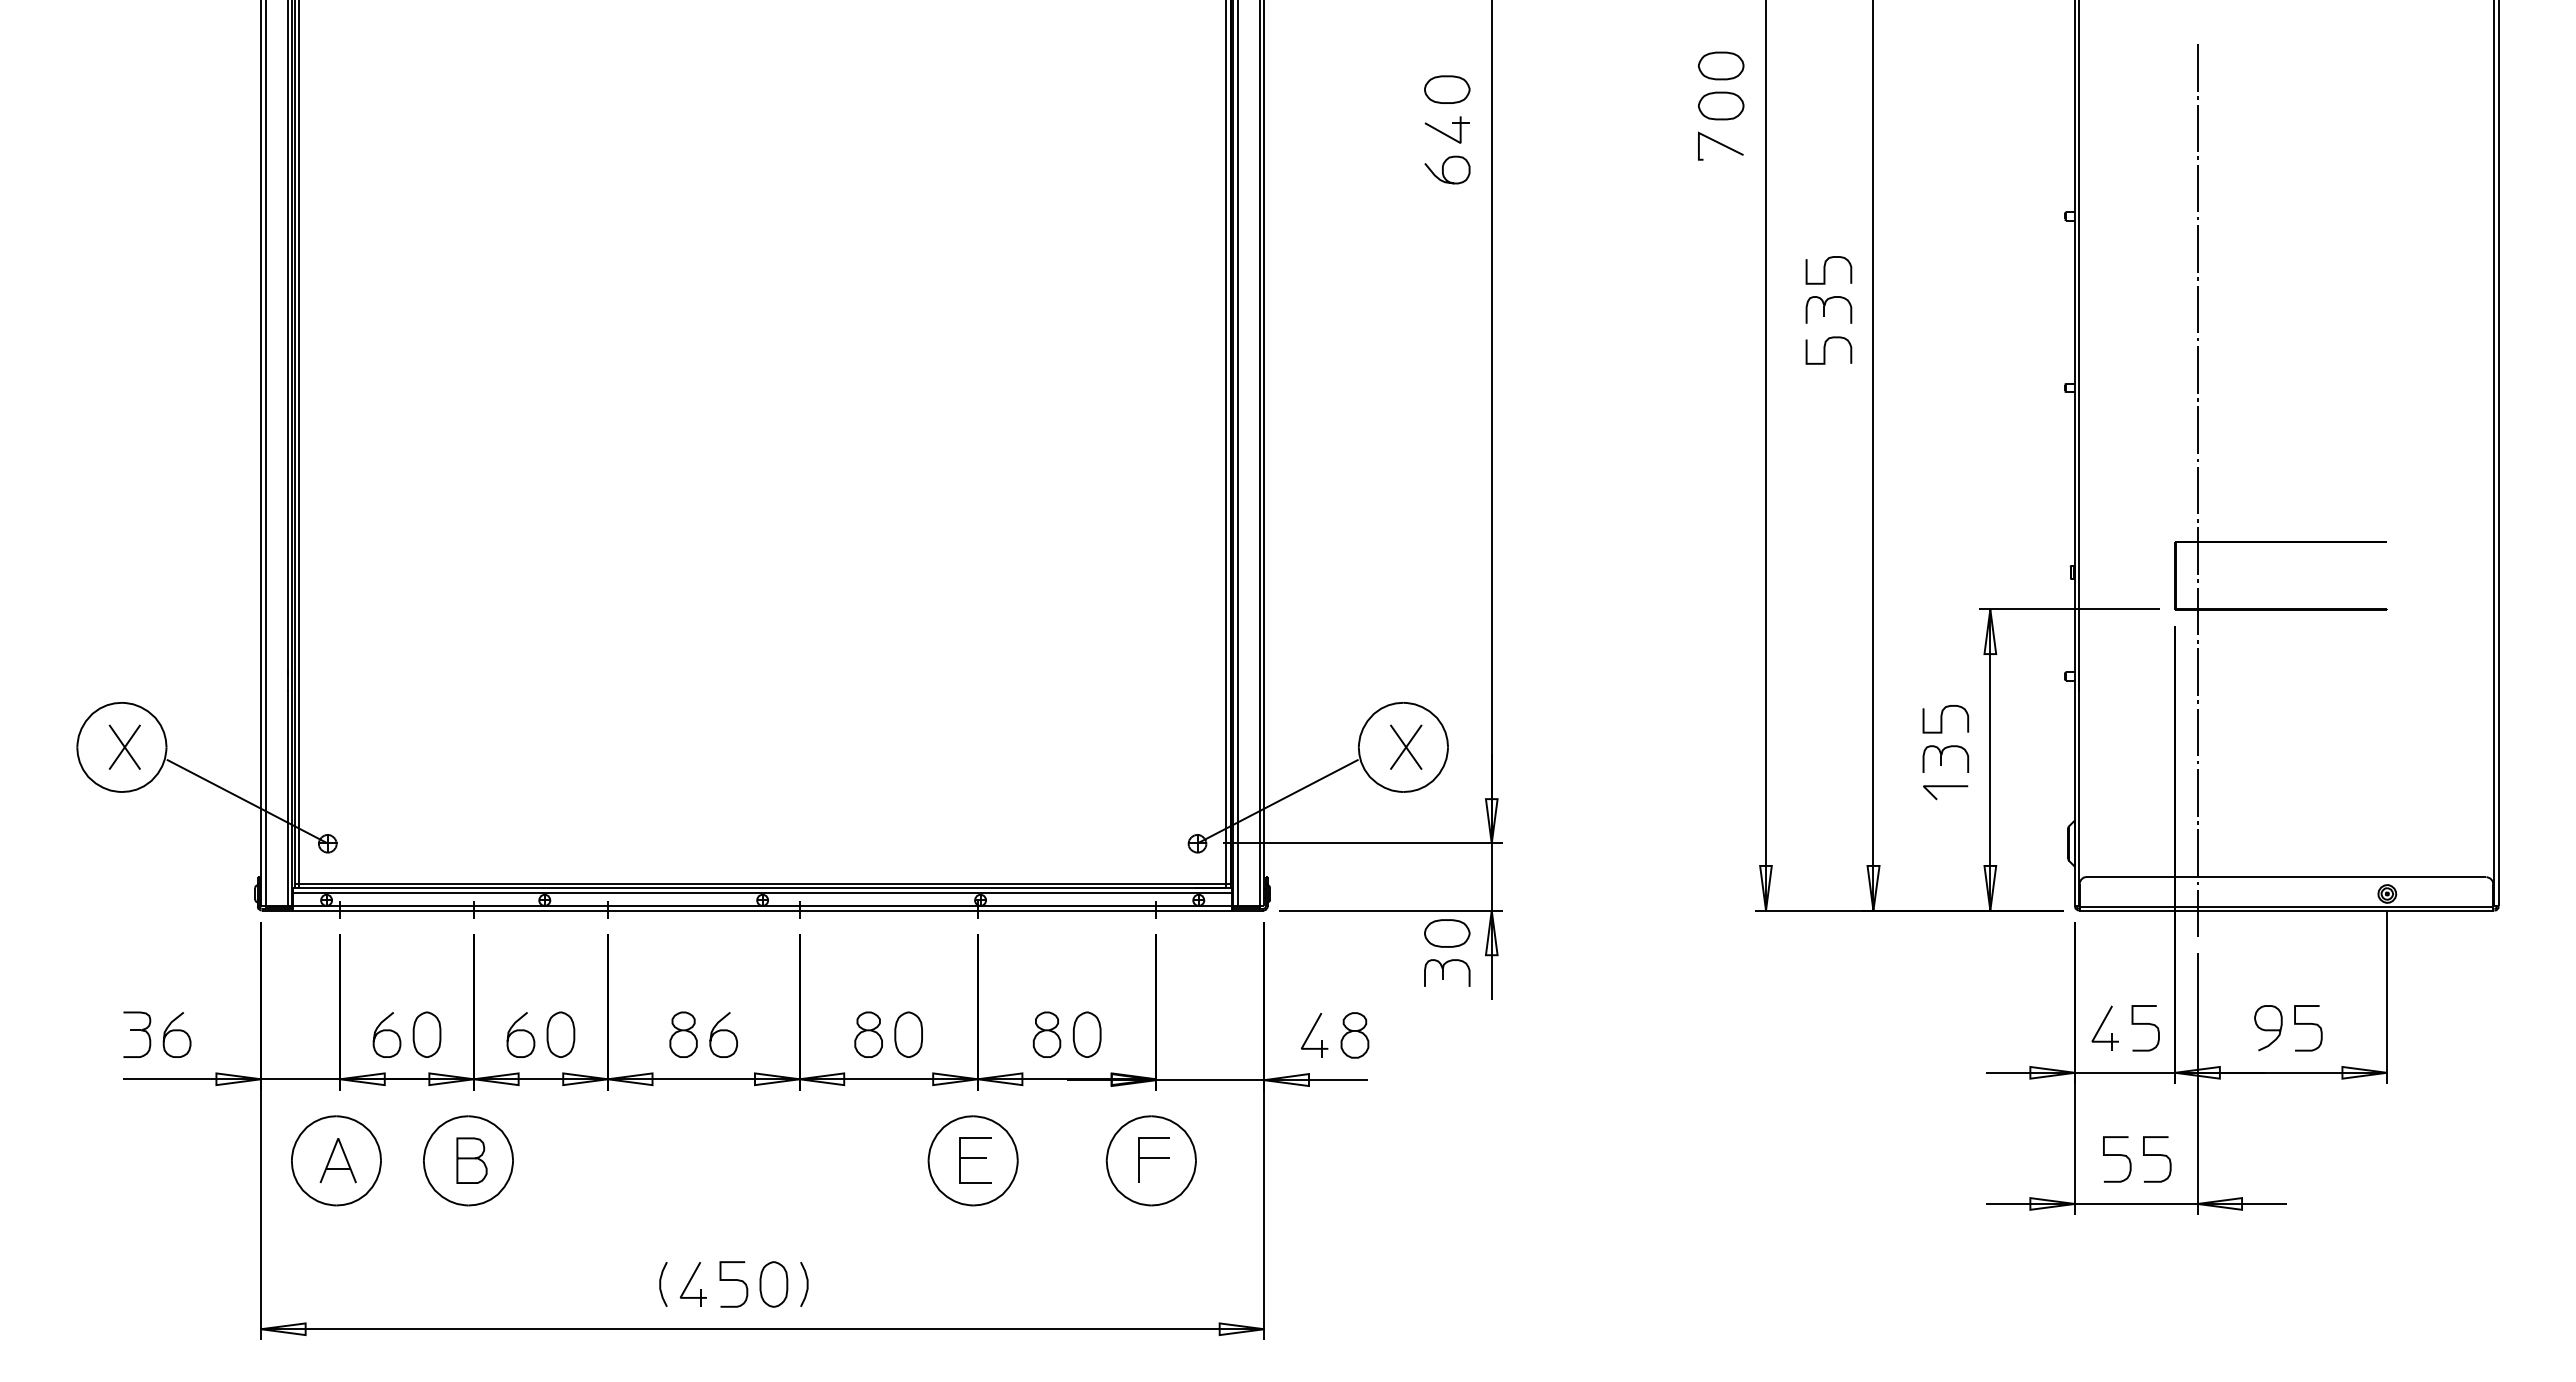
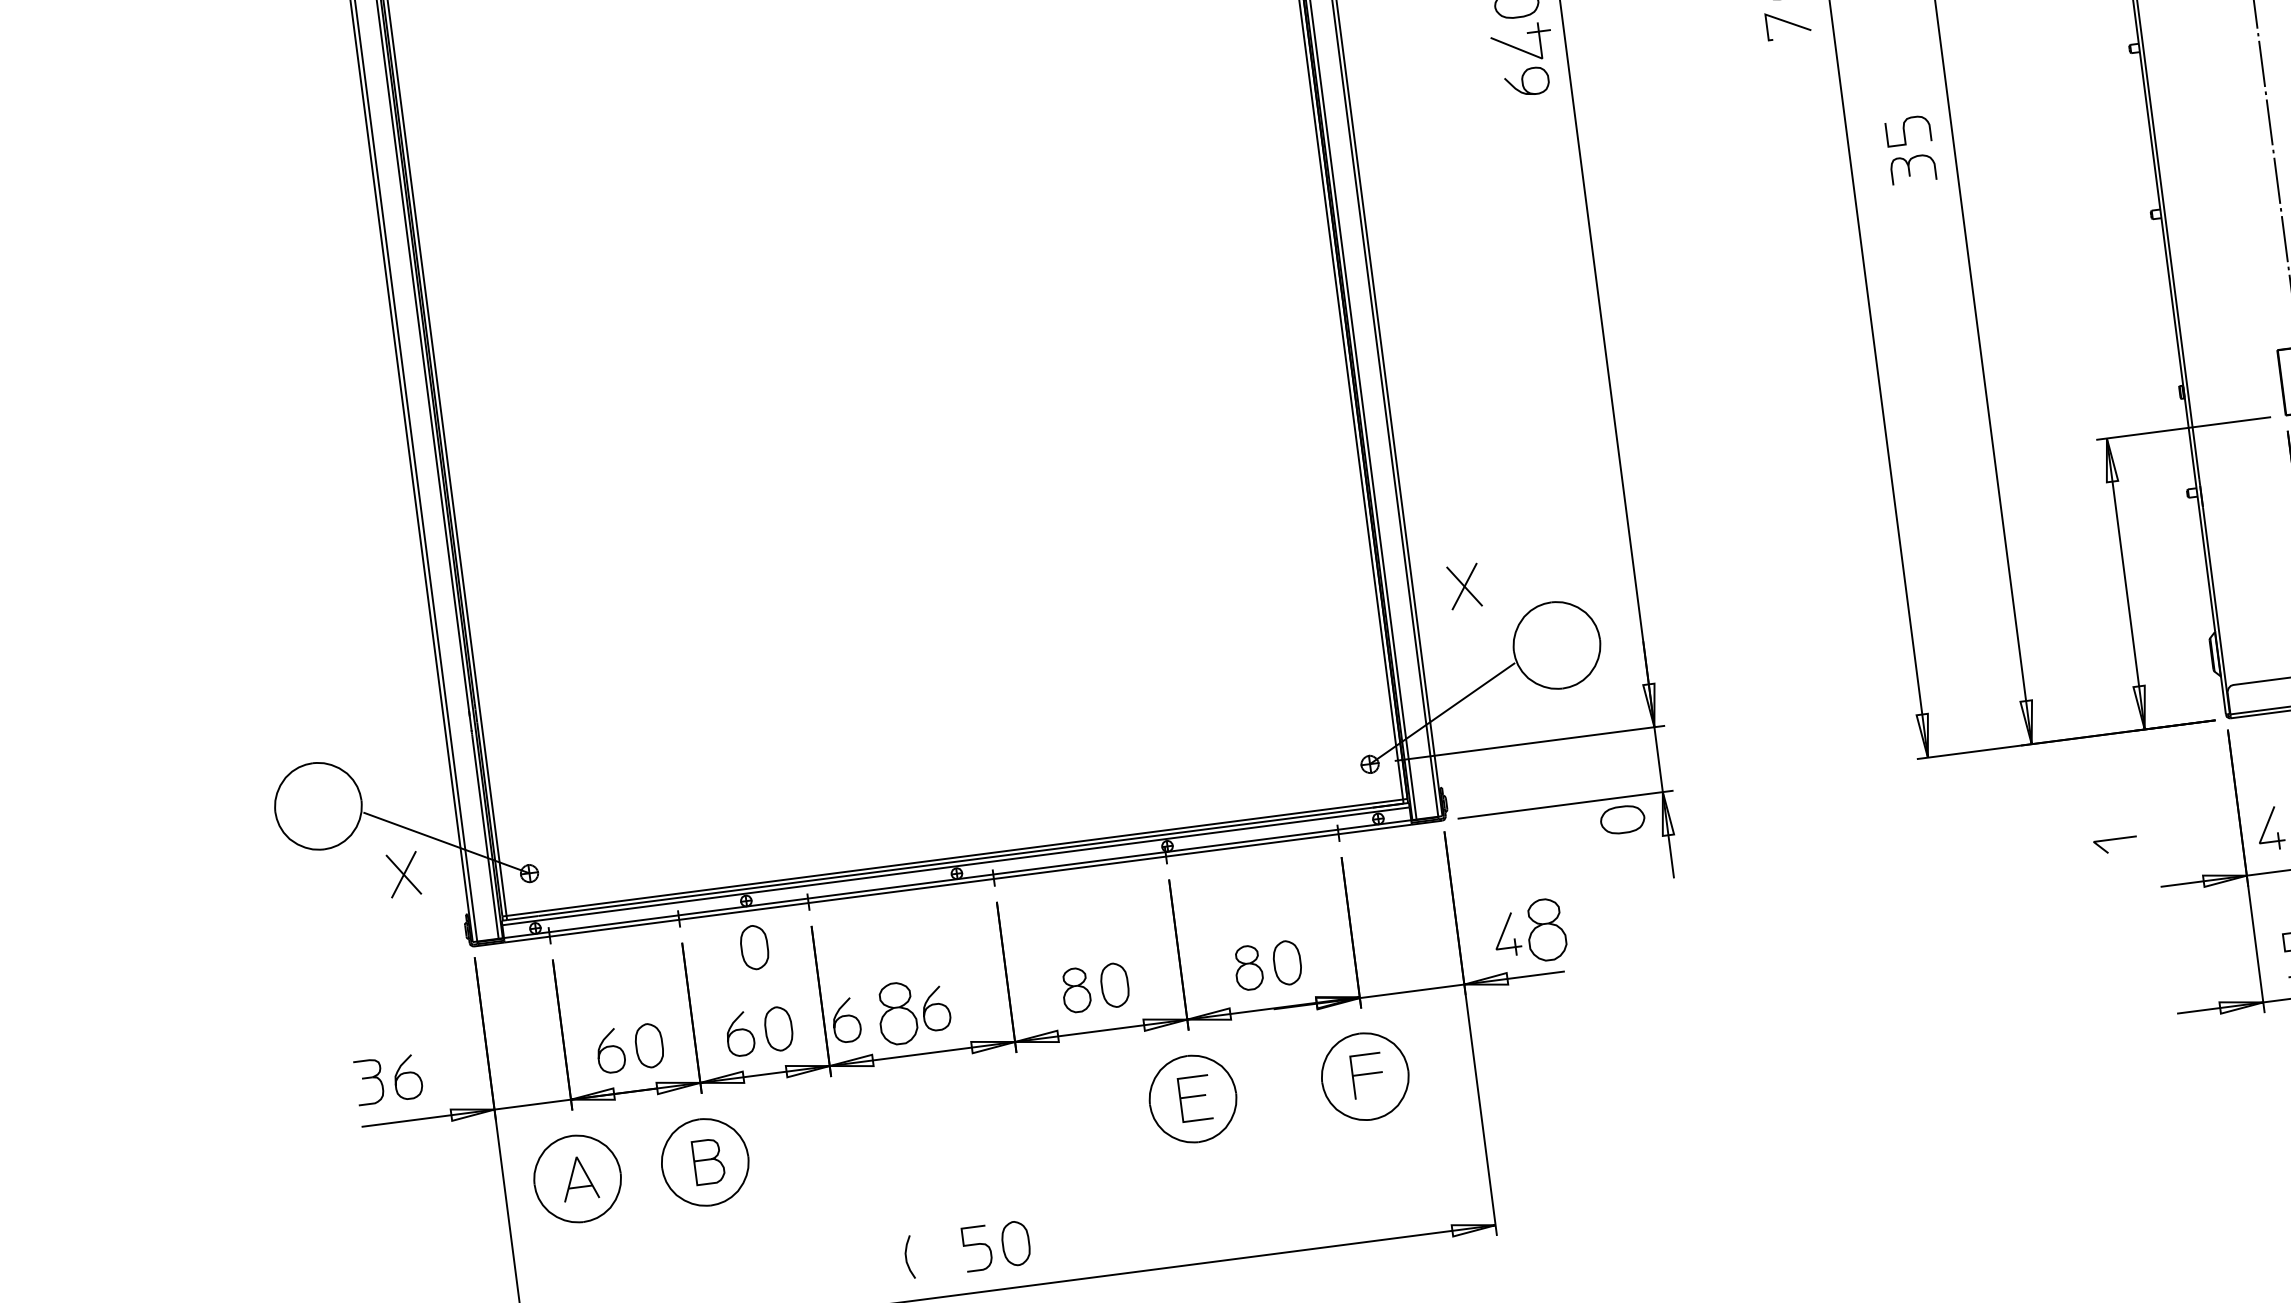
part: (1446, 129) -> (1521, 42), size x1.4
curve: (1825, 350) -> (1915, 208), removed
curve: (1942, 719) -> (2074, 550), removed
part: (124, 746) -> (403, 873), moved
part: (1406, 746) -> (1464, 585), moved
part: (1945, 758) -> (2082, 588), removed
curve: (1945, 787) -> (2115, 840), moved
part: (546, 948) -> (754, 947), added
part: (1447, 972) -> (1627, 857), removed
curve: (630, 1031) -> (845, 1017), added
part: (683, 1034) -> (897, 1013), size x1.4
part: (1354, 1035) -> (1545, 930), size x1.4
part: (692, 1284) -> (937, 1253), removed
curve: (806, 1284) -> (1047, 1239), removed

